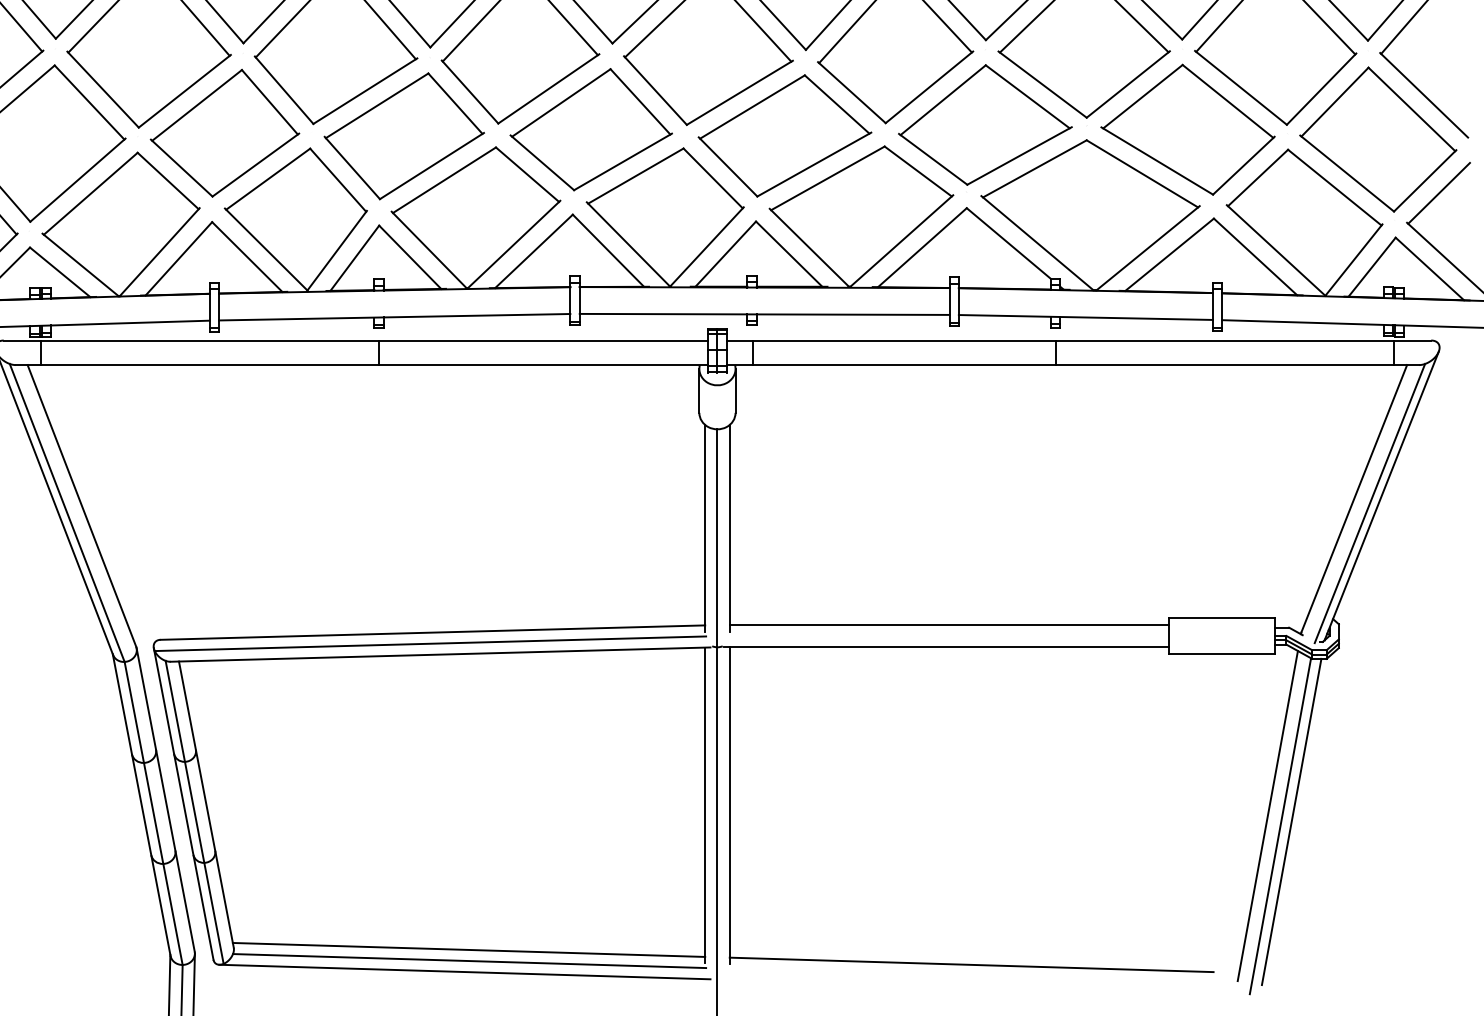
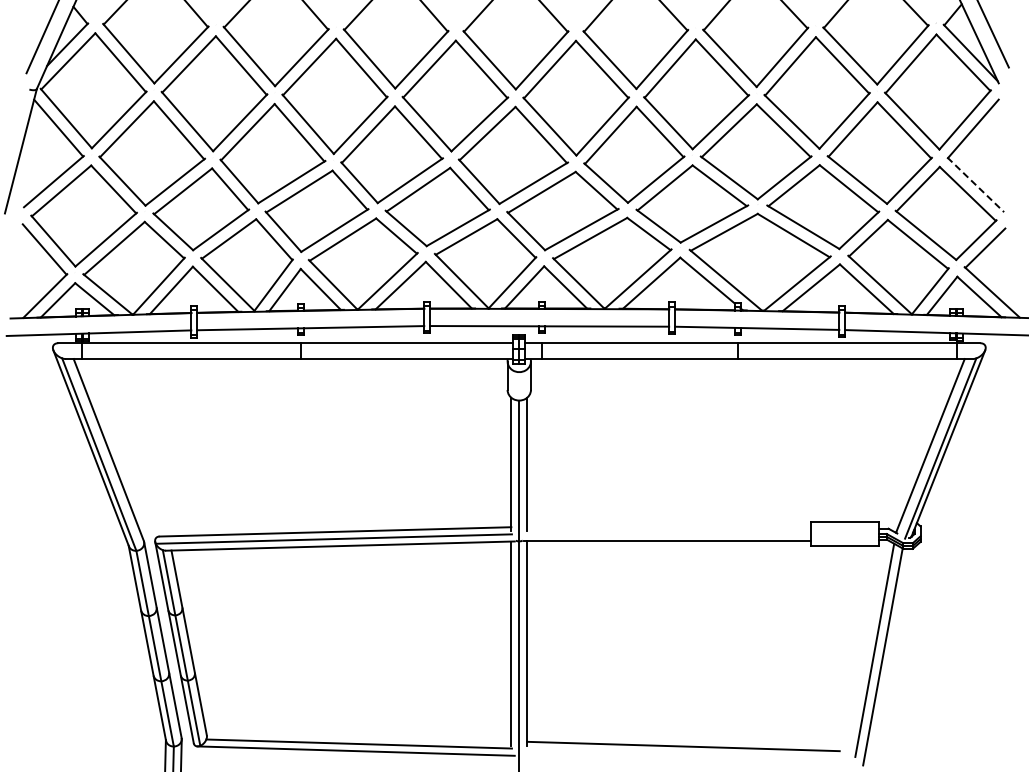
line: (1425, 96) -> (976, 185), solid -> dashed
line: (950, 625) -> (669, 527), removed
line: (1290, 820) -> (889, 653), removed
line: (468, 949) -> (358, 736), removed

